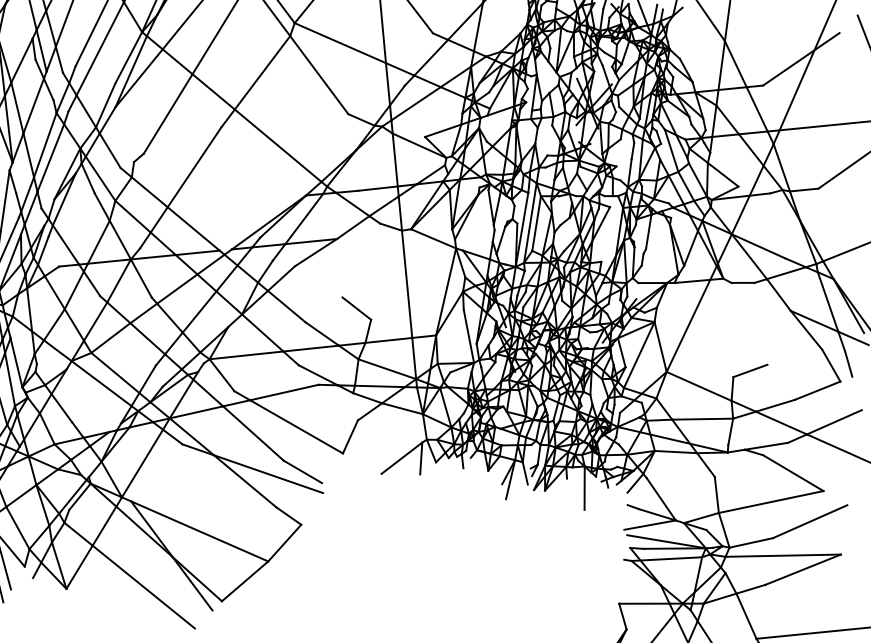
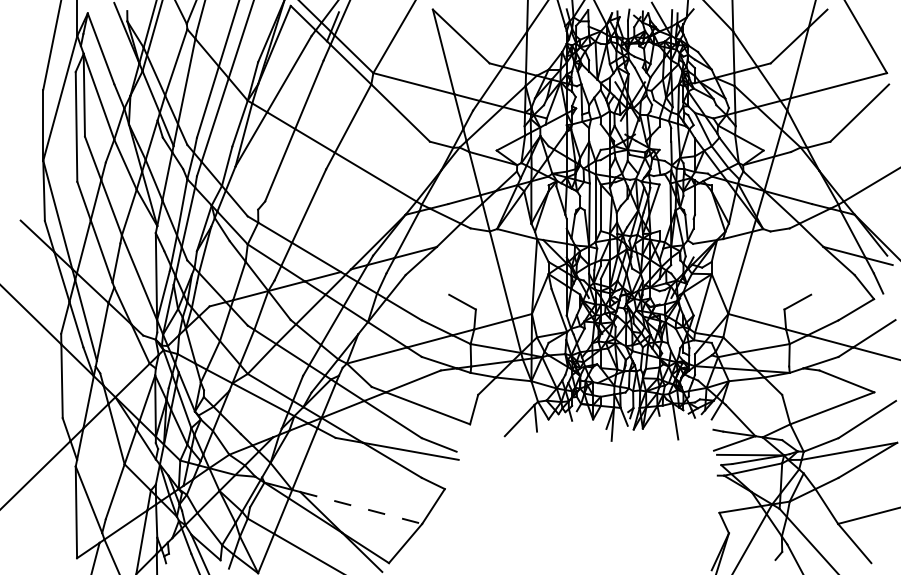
line: (199, 532) -> (361, 508), solid -> dashed

